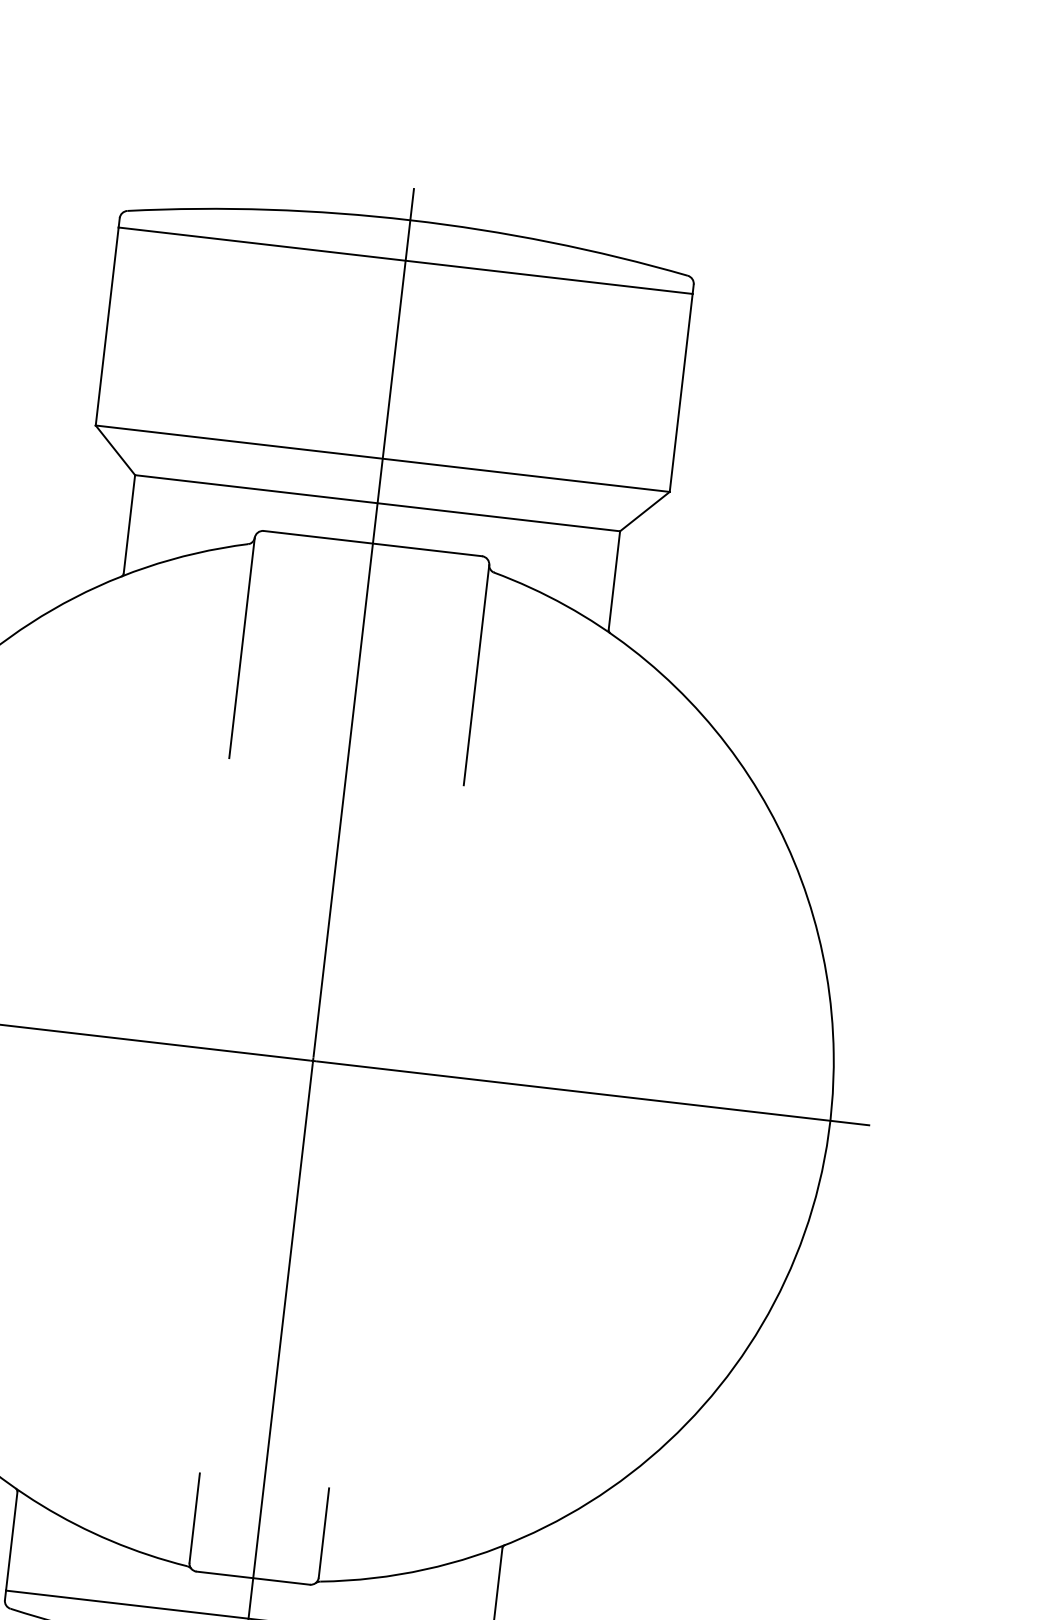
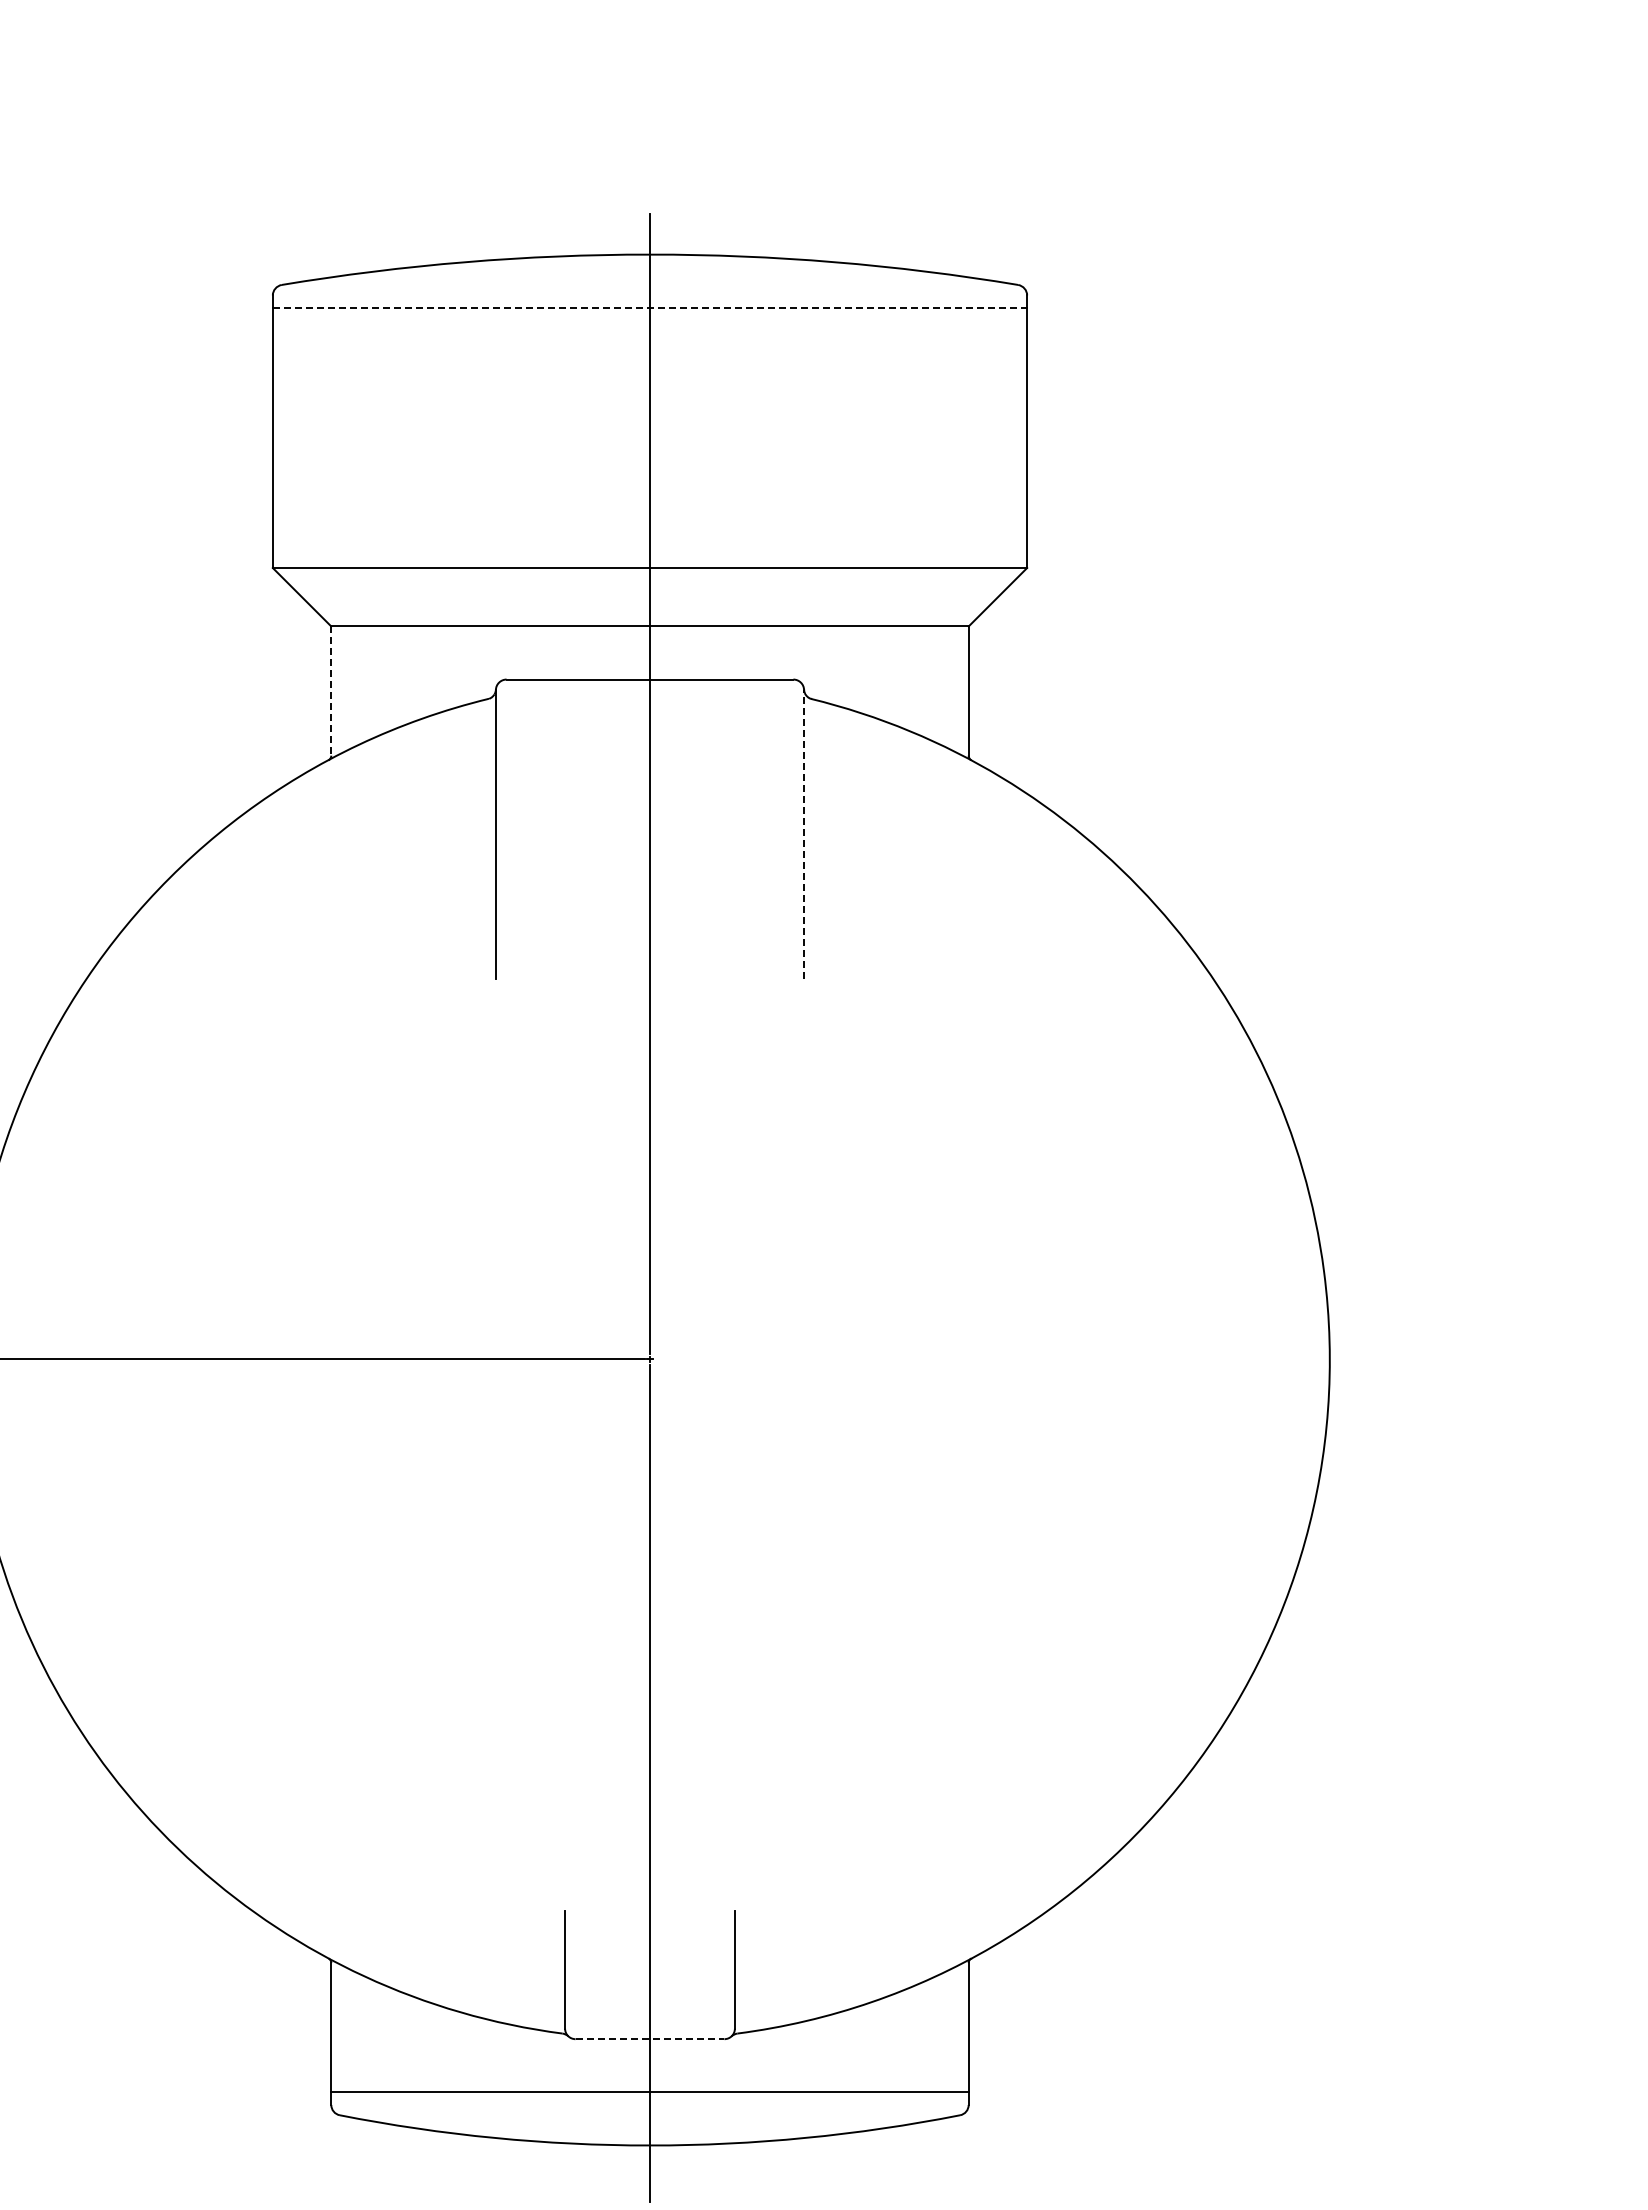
line: (406, 260) -> (650, 307), solid -> dashed
line: (129, 524) -> (331, 691), solid -> dashed
line: (476, 675) -> (804, 834), solid -> dashed
line: (592, 1093) -> (1017, 1359), removed
line: (253, 1578) -> (650, 2039), solid -> dashed

